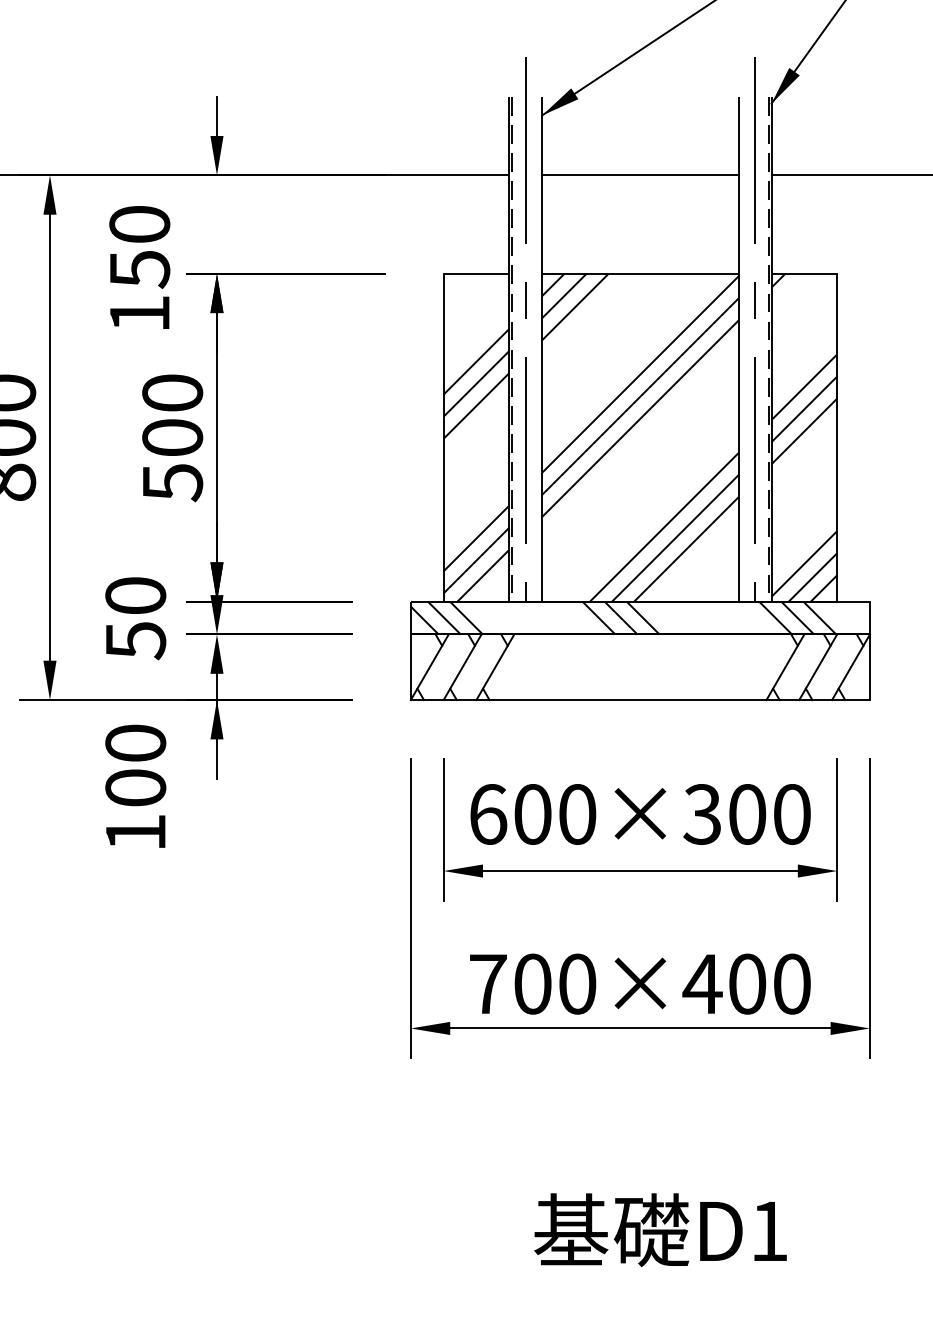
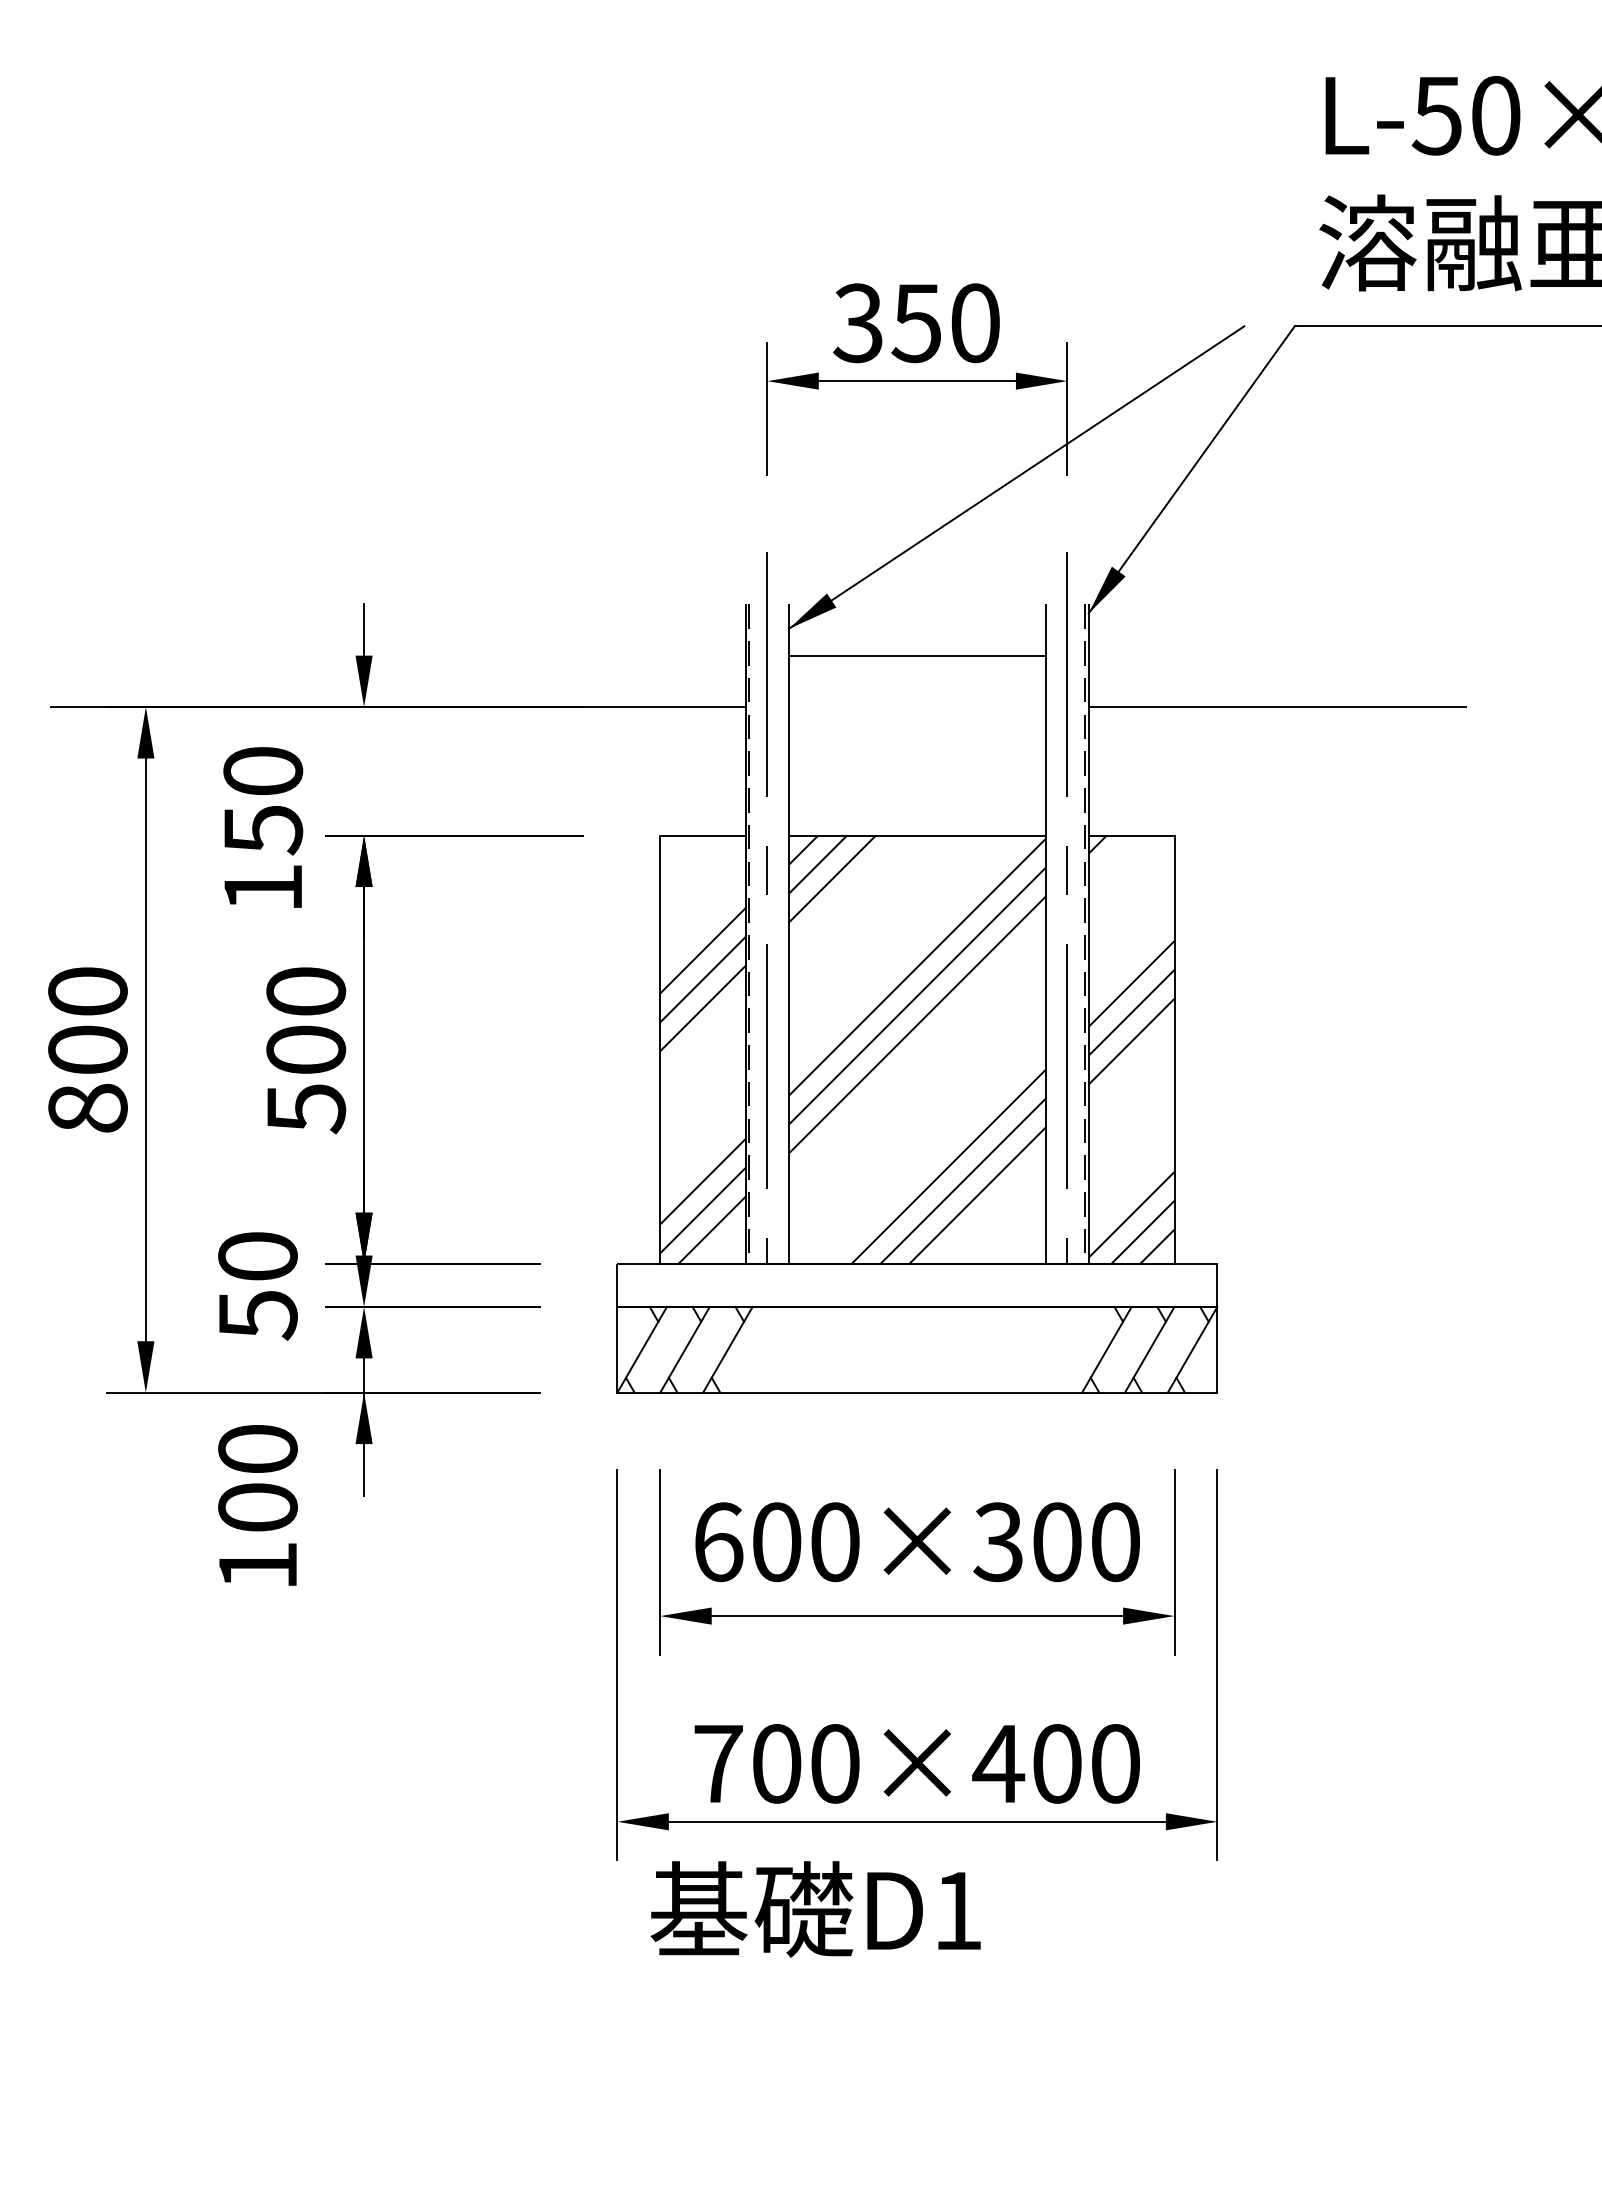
line: (639, 175) -> (916, 656), moved
hatch: (623, 618) -> (895, 1285), removed
text: (660, 1230) -> (815, 1909), moved

